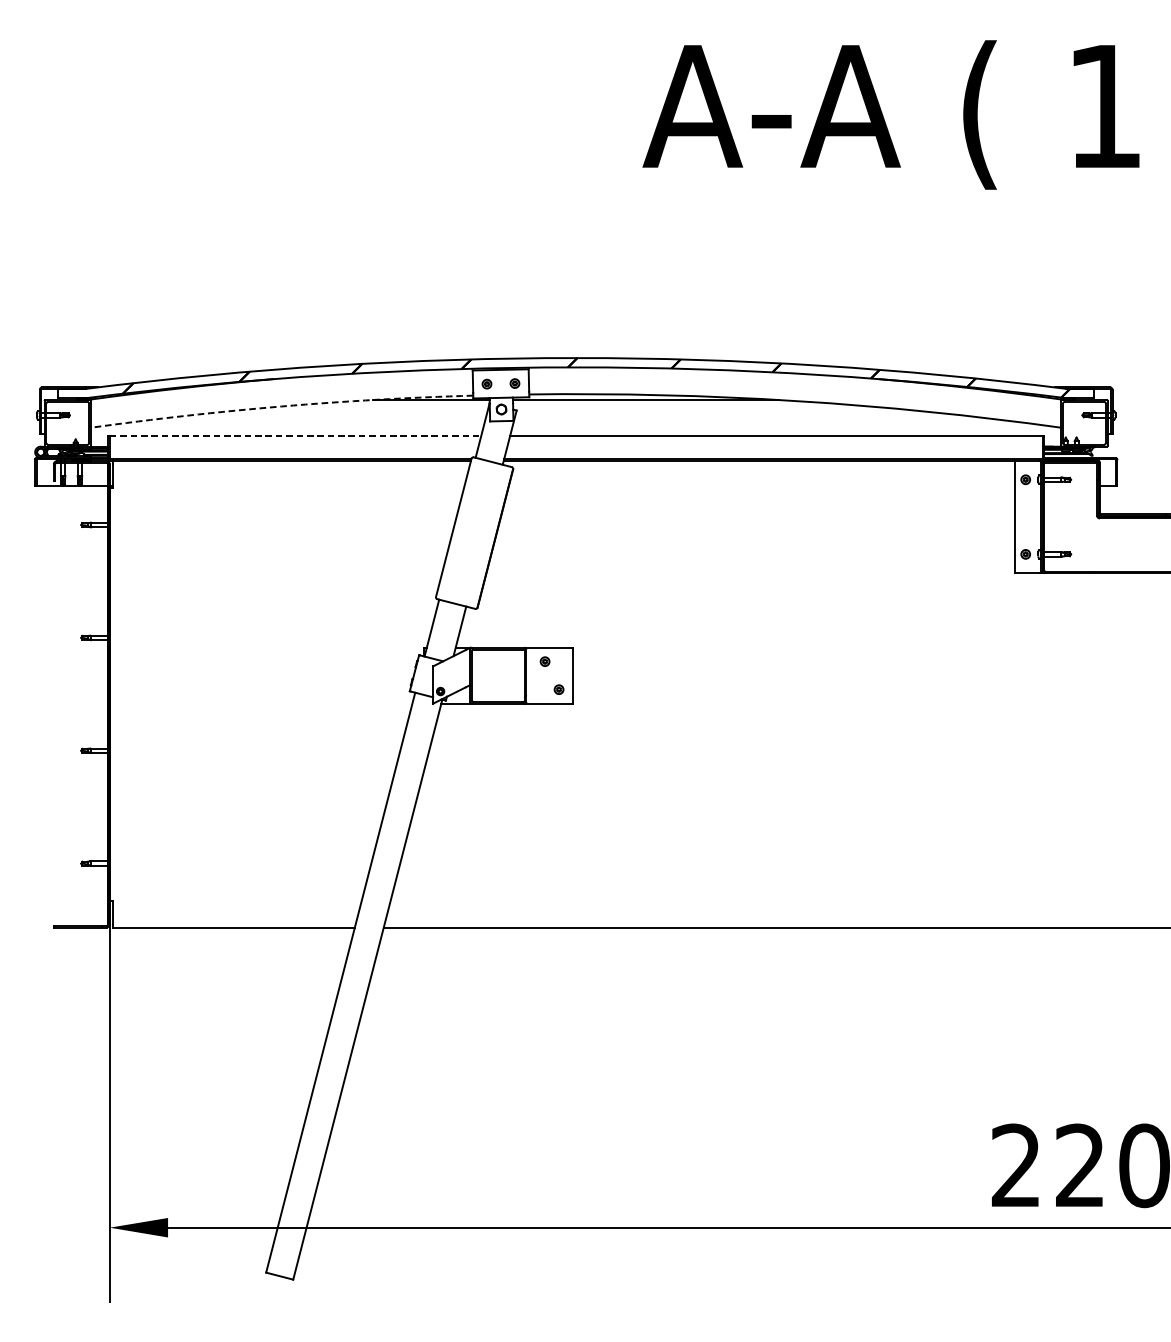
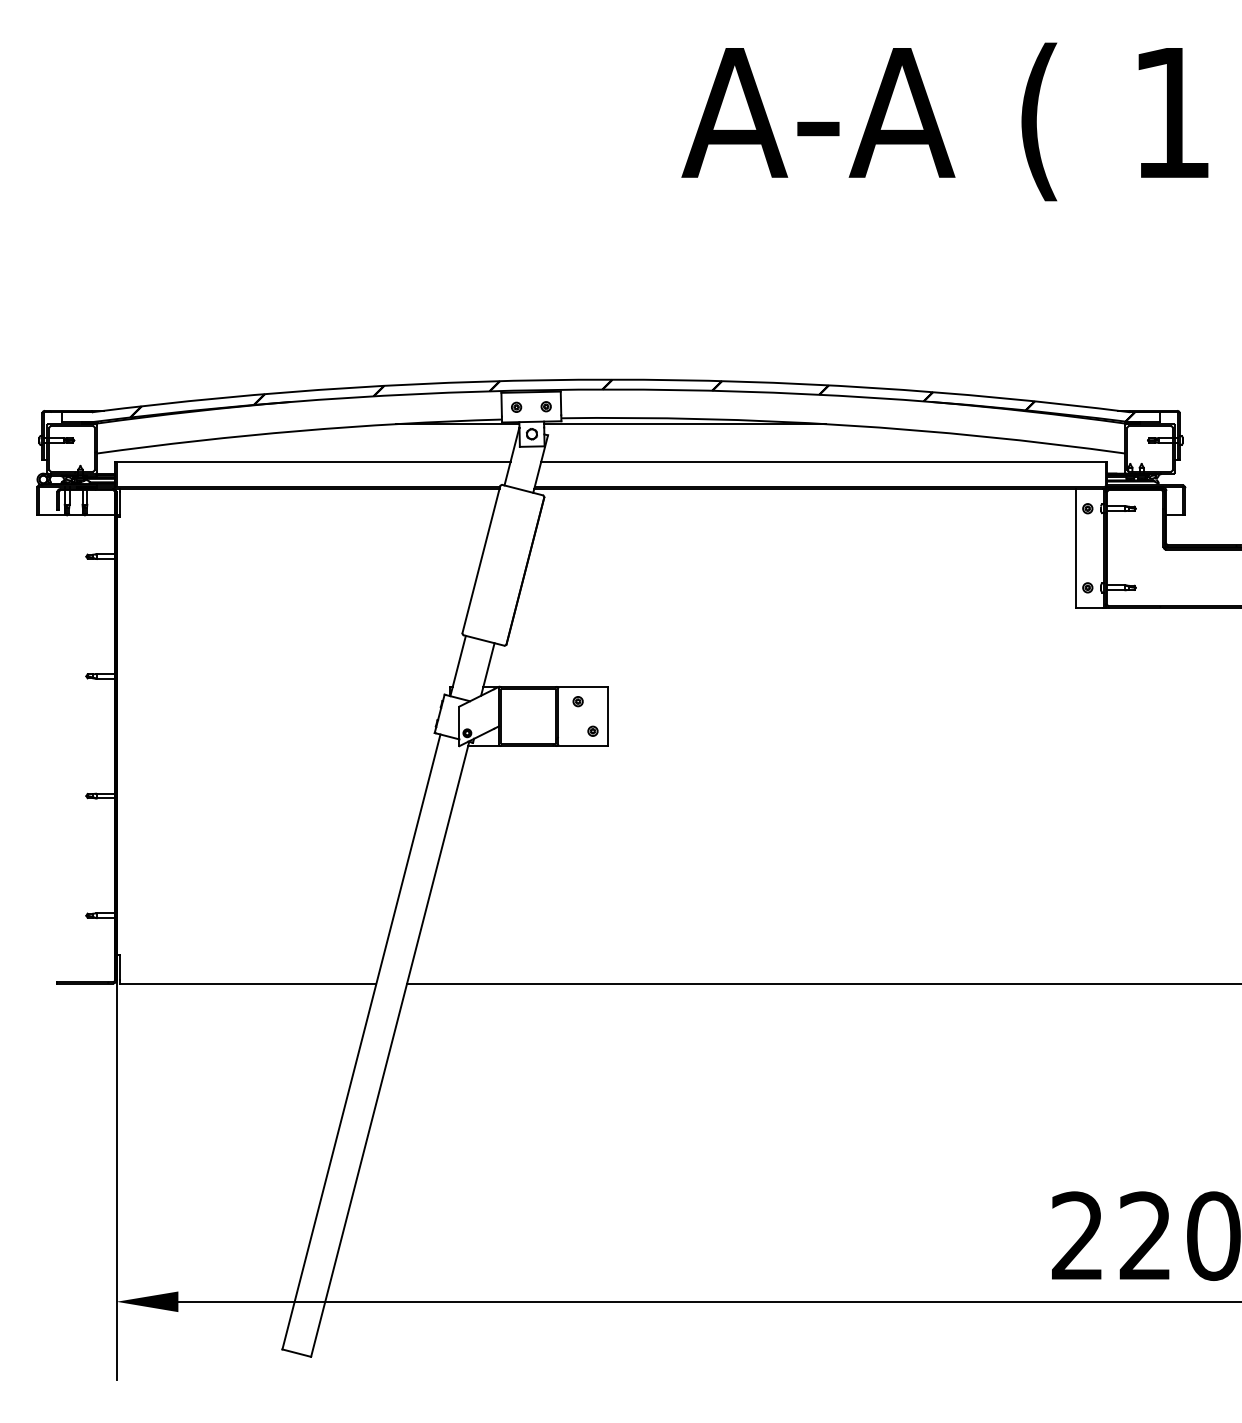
arc: (281, 406) -> (298, 431), dashed -> solid
line: (295, 436) -> (313, 462), dashed -> solid

